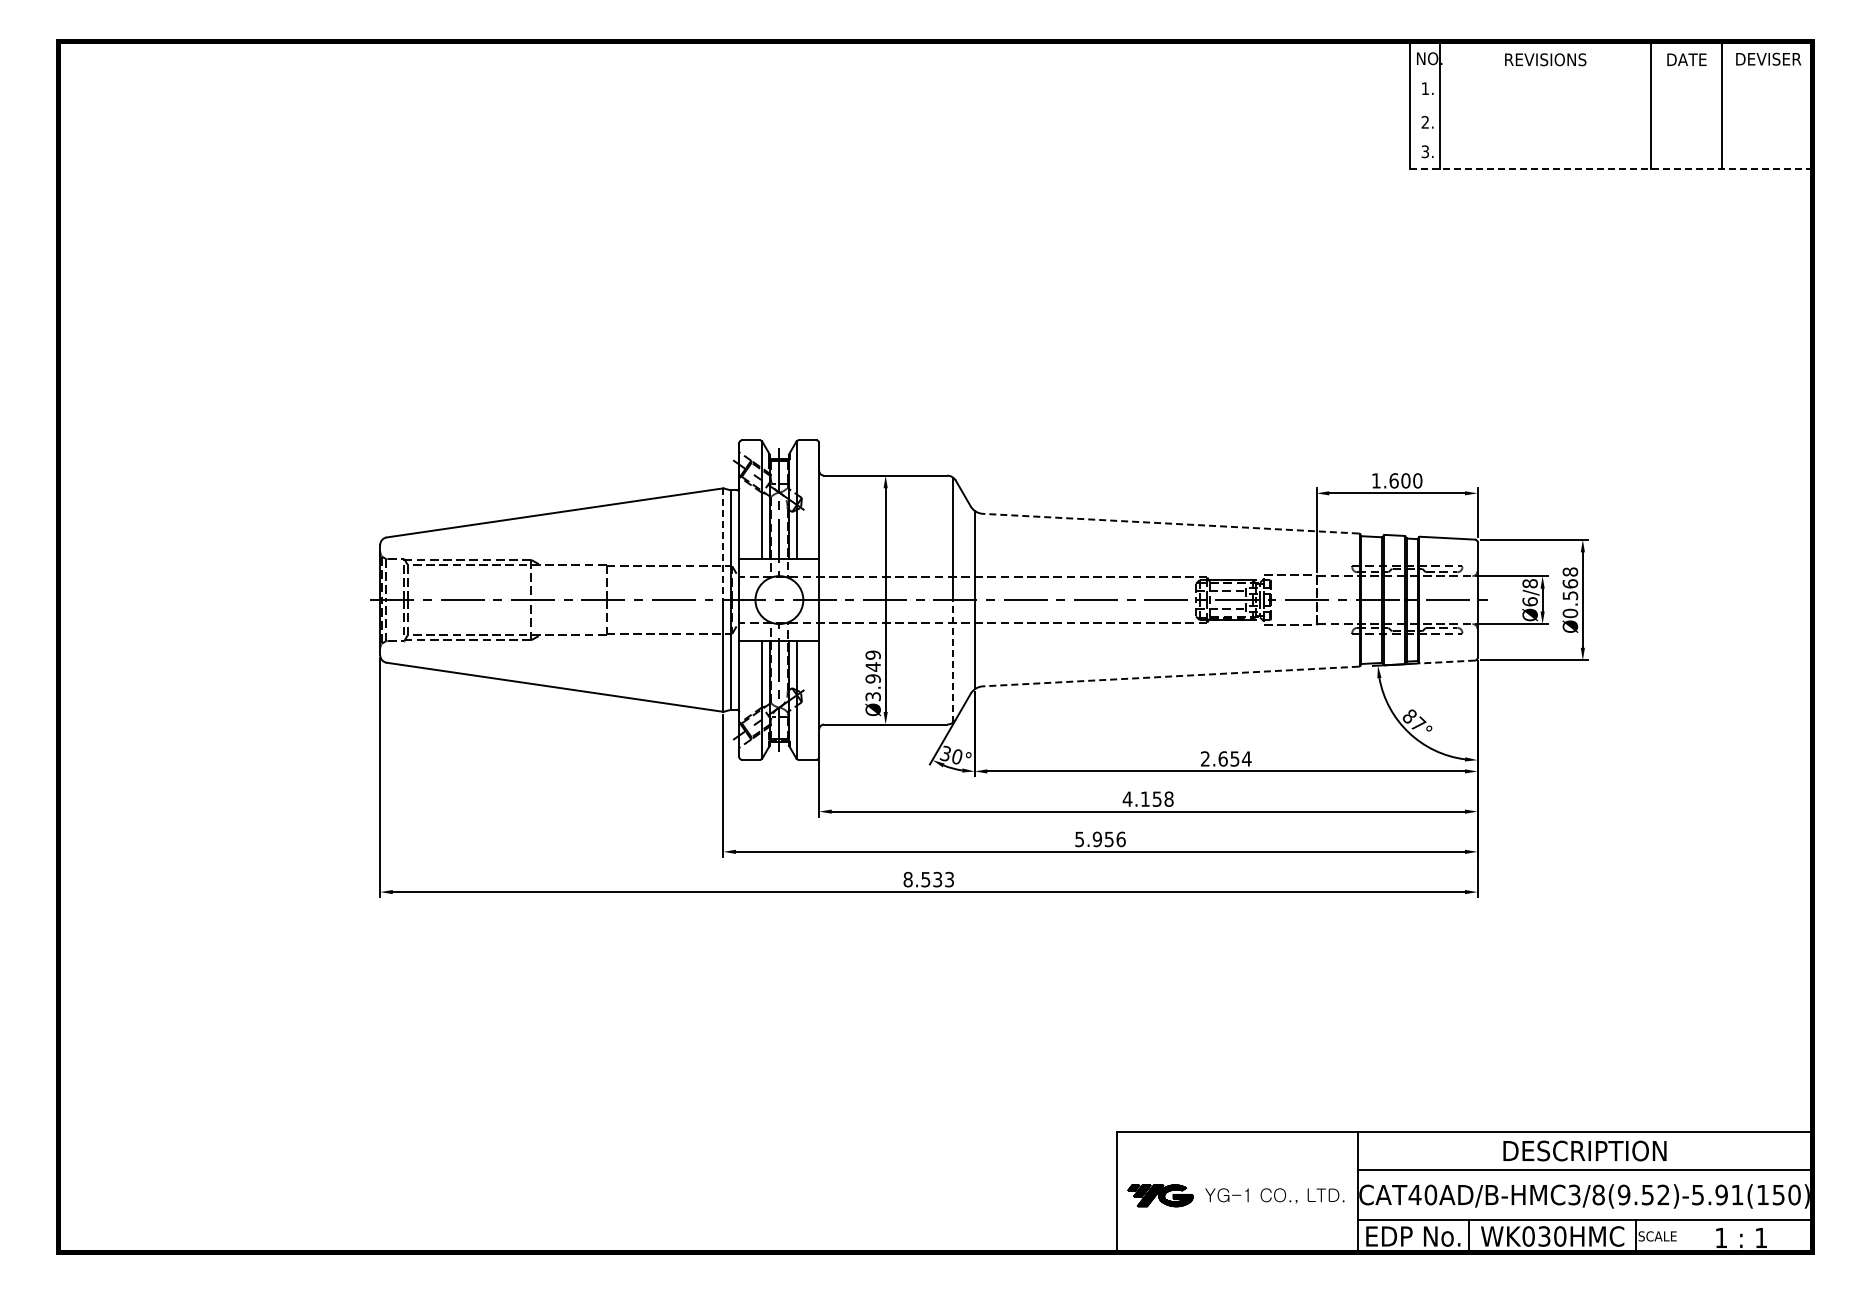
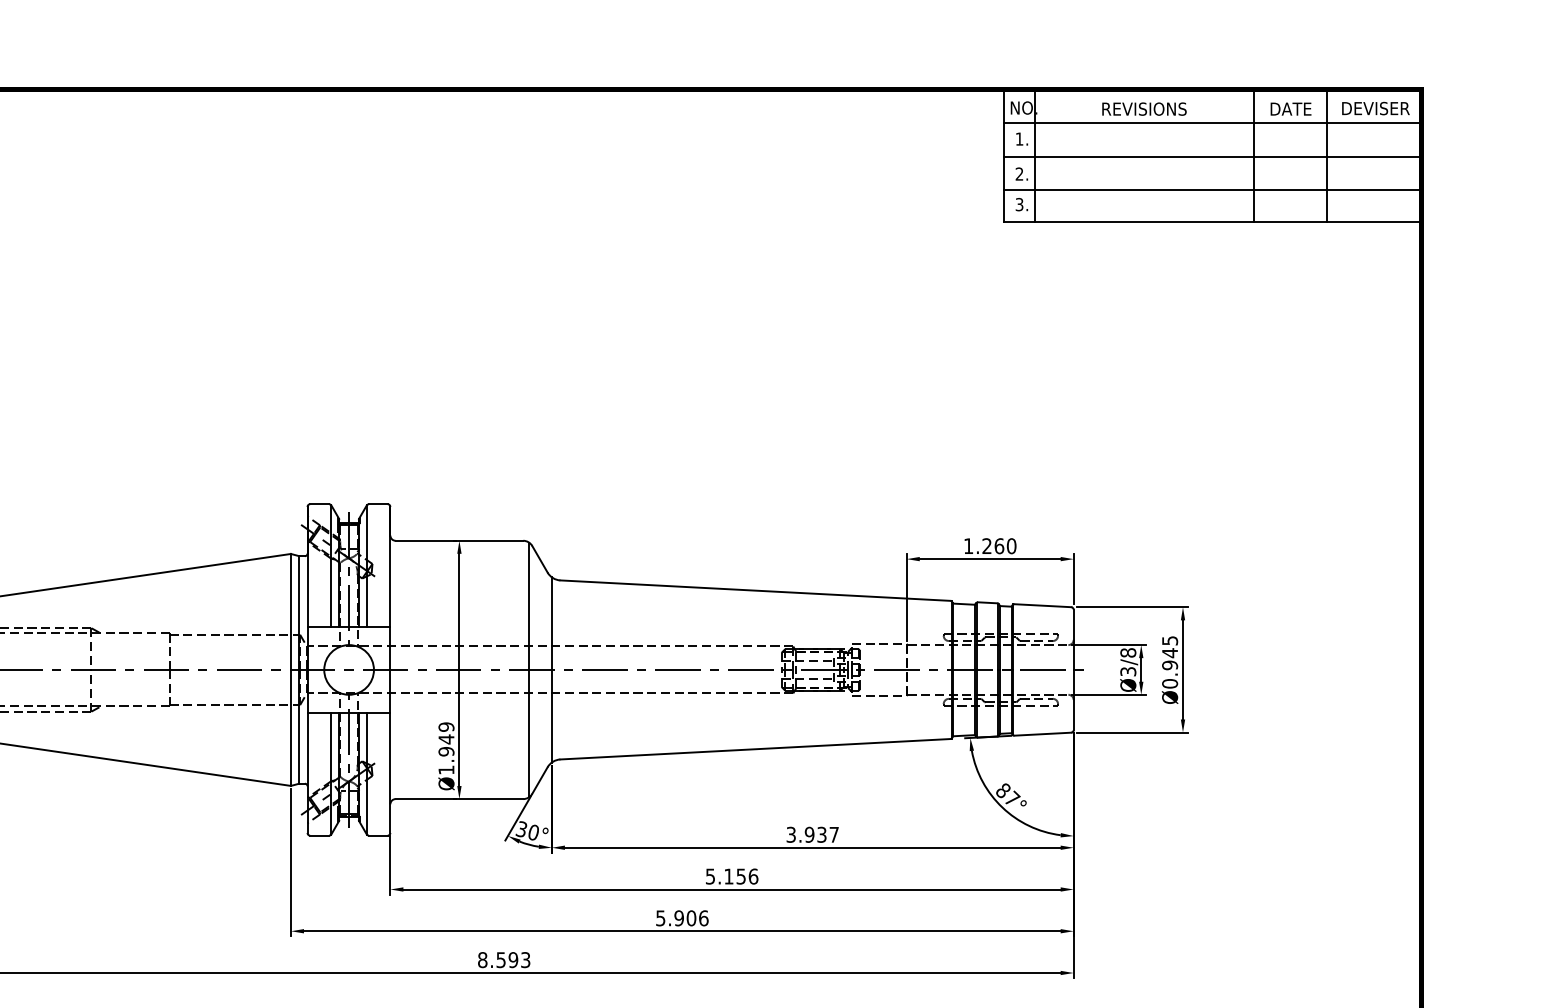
line: (1611, 73) -> (1212, 123), added
line: (1611, 105) -> (1212, 156), added
line: (1611, 137) -> (1212, 189), added
line: (1611, 168) -> (1212, 221), dashed -> solid
text: (1399, 480) -> (992, 545), 1.600 -> 1.260
line: (1170, 523) -> (755, 590), dashed -> solid
line: (723, 544) -> (291, 612), dashed -> solid
text: (1570, 583) -> (1170, 652), Ø0.568 -> Ø0.945
text: (1529, 601) -> (1127, 671), Ø6/8 -> Ø3/8
line: (952, 660) -> (528, 732), dashed -> solid
line: (1447, 662) -> (1042, 734), dashed -> solid
line: (1170, 676) -> (755, 749), dashed -> solid
text: (872, 696) -> (445, 769), Ø3.949 -> Ø1.949
text: (1226, 758) -> (813, 834), 2.654 -> 3.937
text: (1147, 798) -> (731, 875), 4.158 -> 5.156
text: (1108, 839) -> (690, 918), 5.956 -> 5.906
text: (937, 879) -> (513, 959), 8.533 -> 8.593

